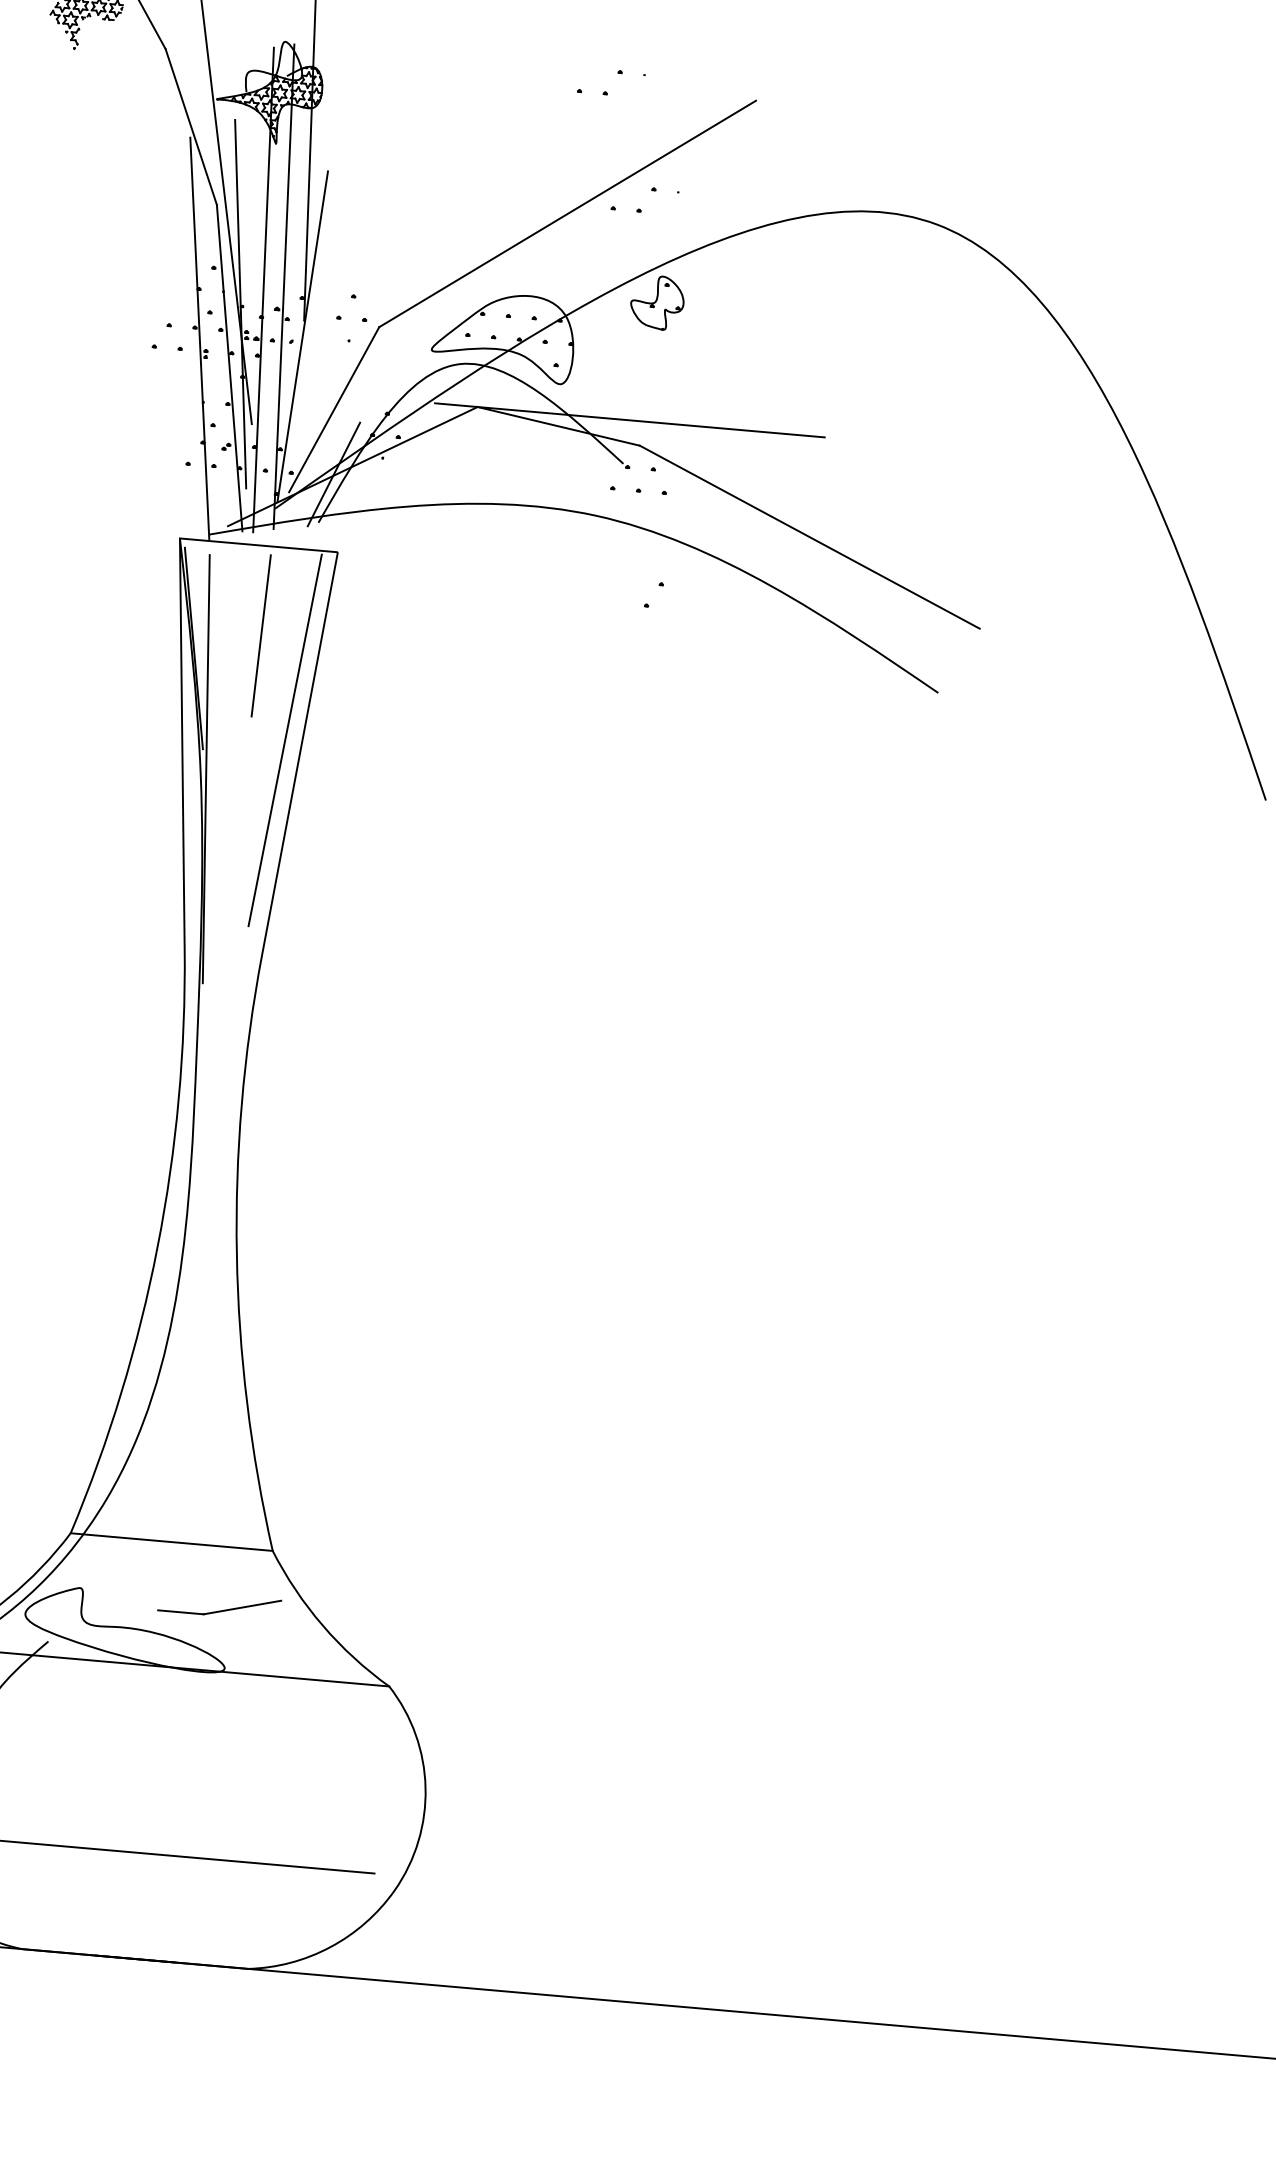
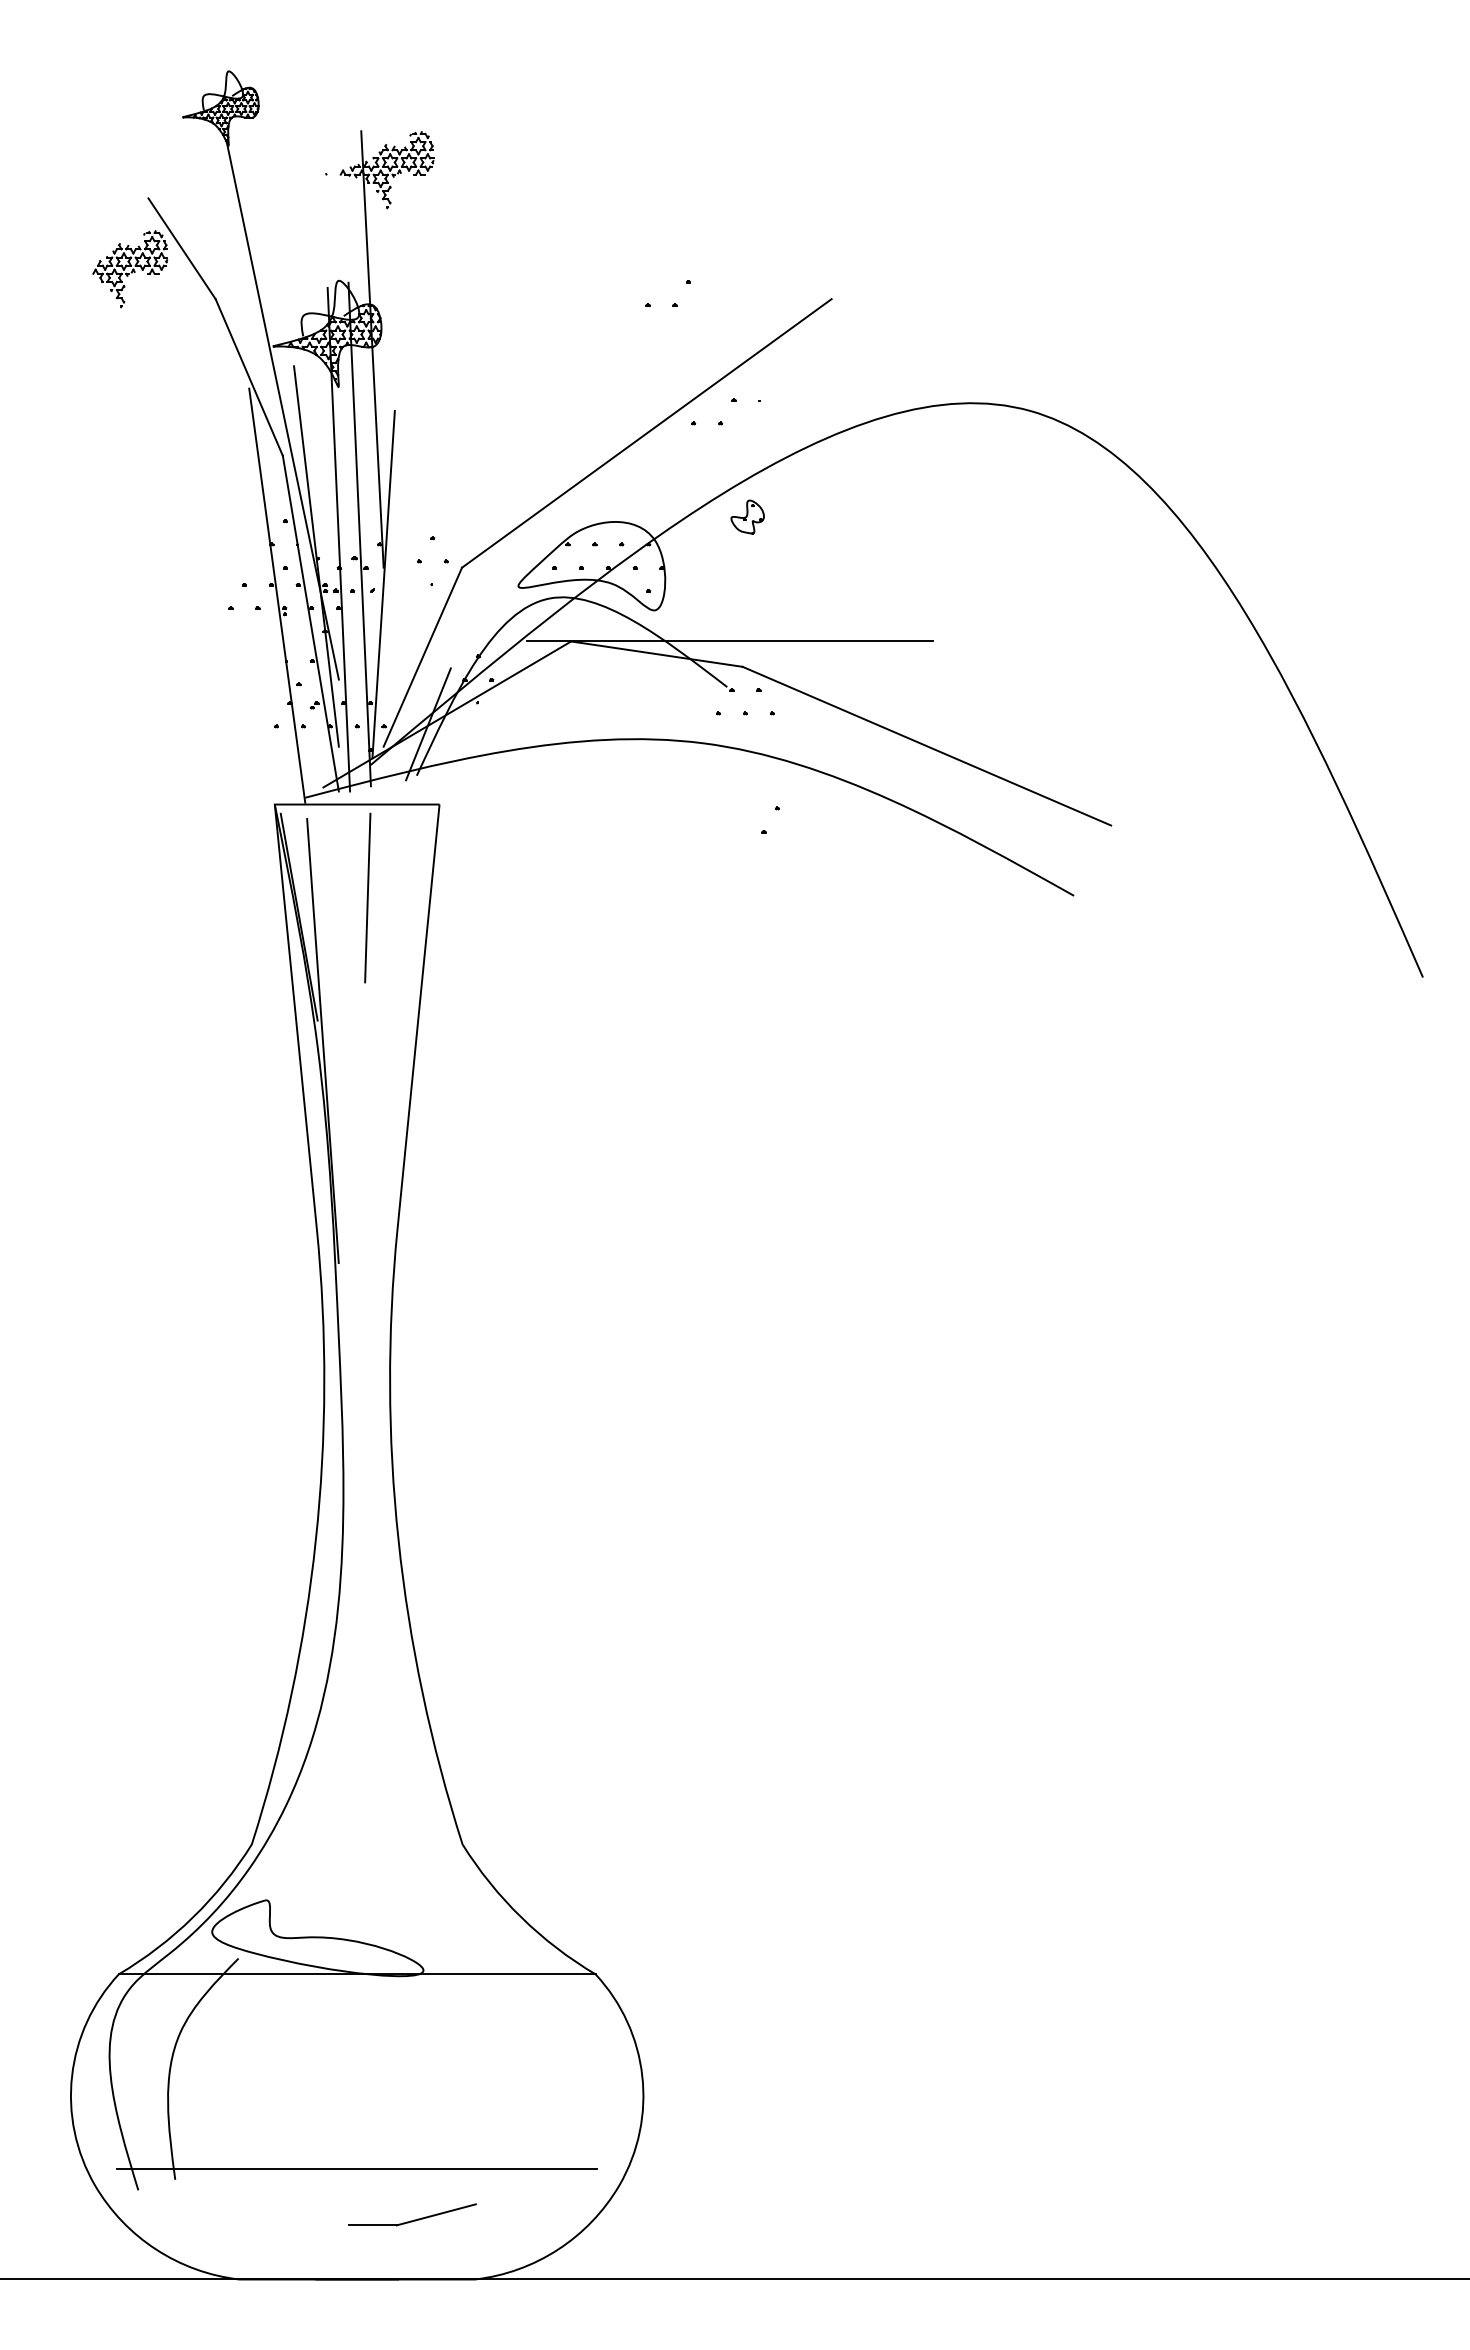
part: (657, 302) -> (747, 516), size x0.6
line: (284, 739) -> (401, 1003), removed
line: (171, 1542) -> (356, 1844), removed
part: (219, 1605) -> (412, 2214), moved

